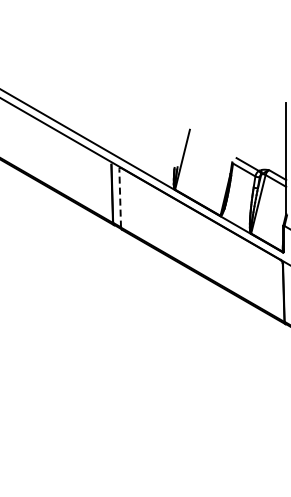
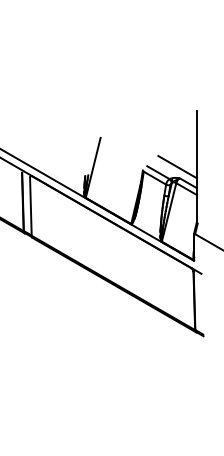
line: (266, 158) -> (177, 166), added
line: (120, 198) -> (31, 206), dashed -> solid

